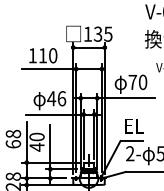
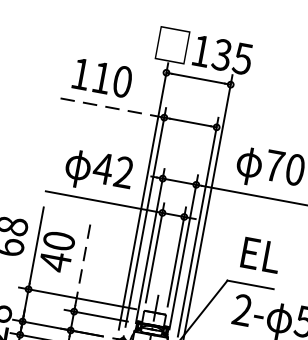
line: (49, 69) -> (109, 108), solid -> dashed
text: (61, 98) -> (123, 171), 46 -> 42
line: (50, 145) -> (83, 263), solid -> dashed

